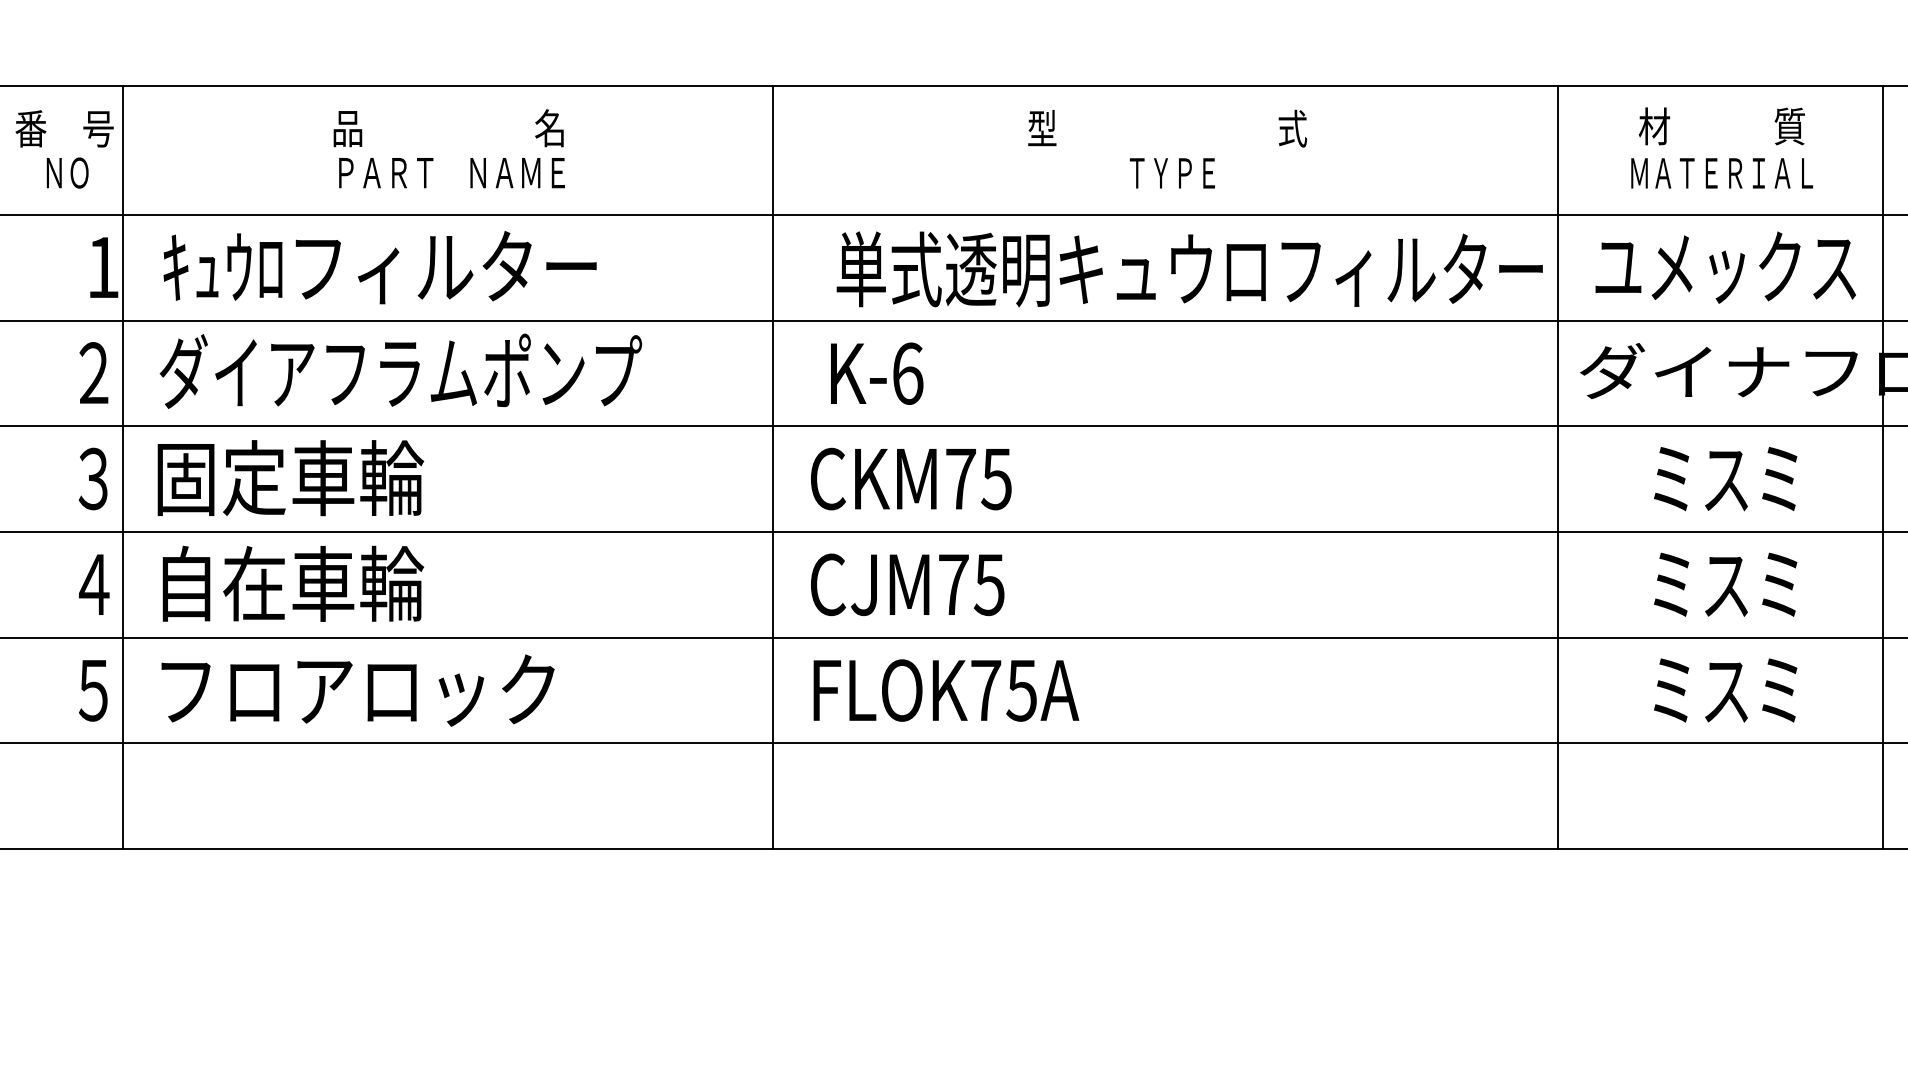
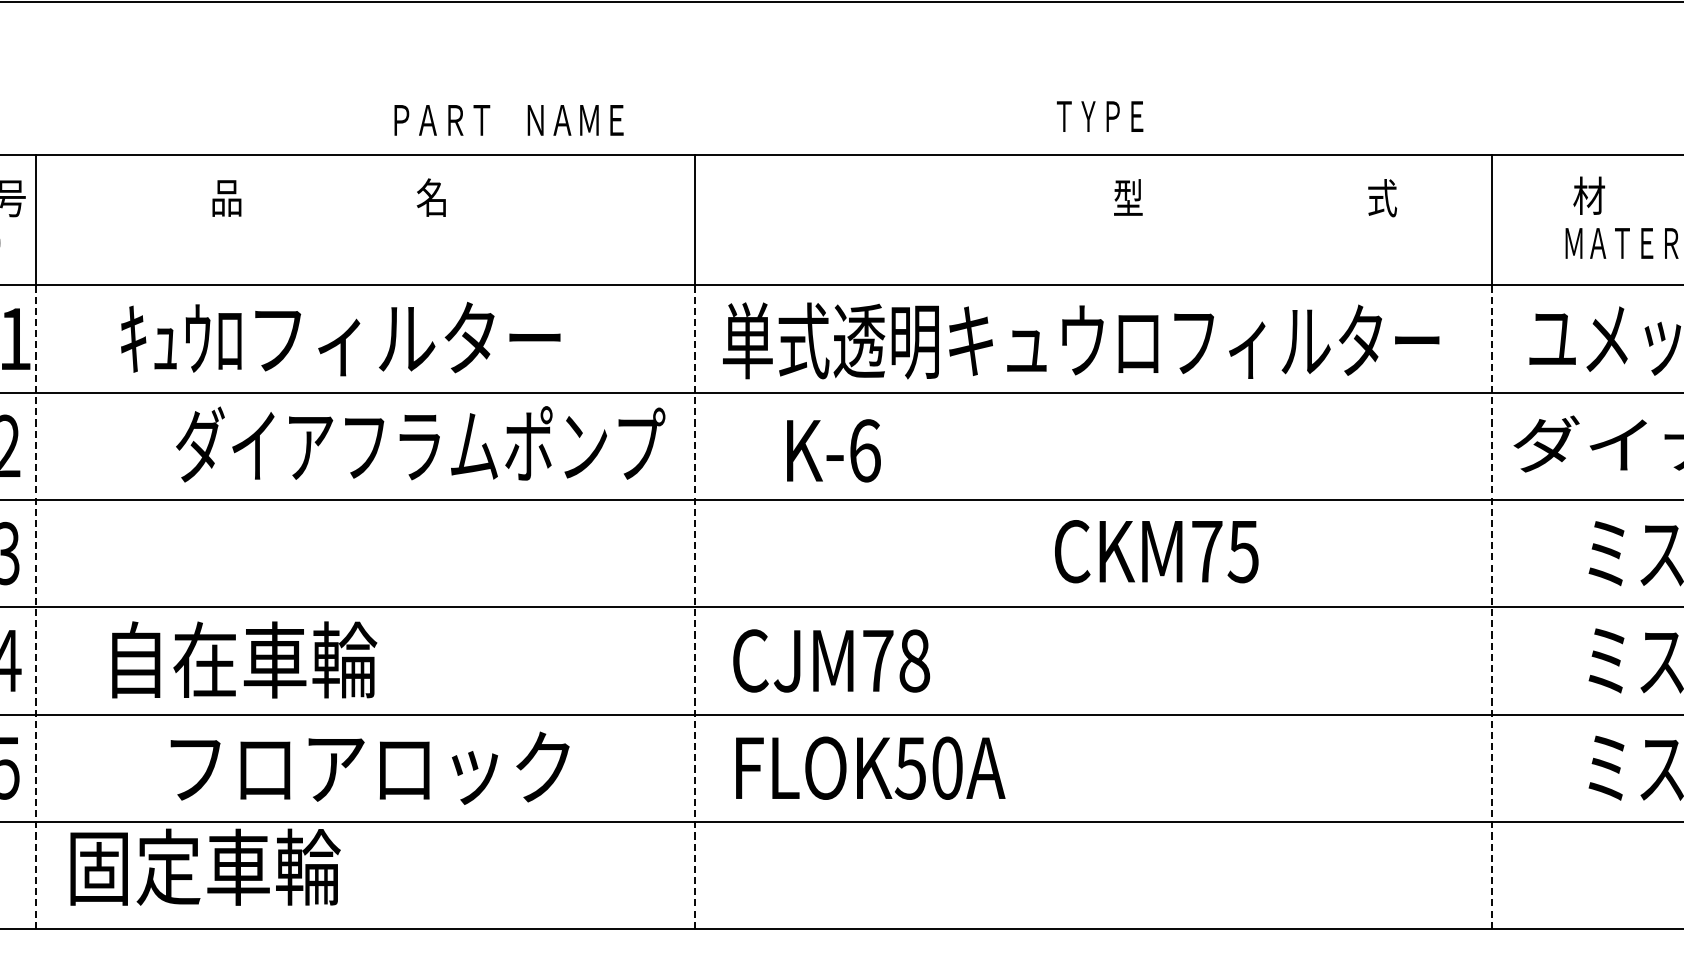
text: (448, 128) -> (328, 197), moved
text: (1167, 128) -> (1255, 197), moved
text: (451, 173) -> (508, 120), moved
text: (1171, 173) -> (1099, 116), moved
text: (379, 267) -> (340, 338), moved
text: (1189, 269) -> (1080, 341), moved
text: (400, 370) -> (420, 443), moved
text: (877, 373) -> (834, 450), moved
text: (290, 478) -> (205, 867), moved
text: (911, 478) -> (1156, 551), moved
line: (123, 532) -> (35, 607), solid -> dashed
line: (772, 532) -> (694, 607), solid -> dashed
line: (1558, 532) -> (1491, 607), solid -> dashed
text: (292, 583) -> (243, 659), moved
text: (989, 584) -> (914, 660), CJM75 -> CJM78
text: (357, 690) -> (369, 768), moved
text: (1003, 690) -> (928, 768), FLOK75A -> FLOK50A

